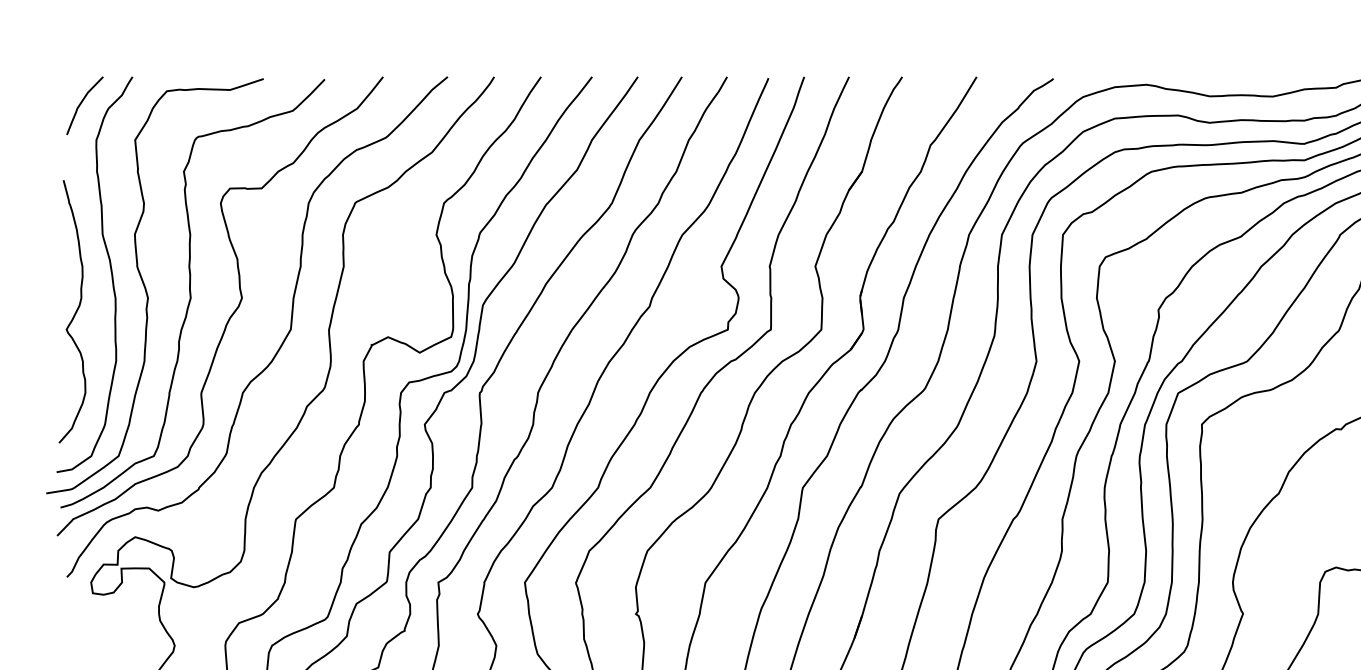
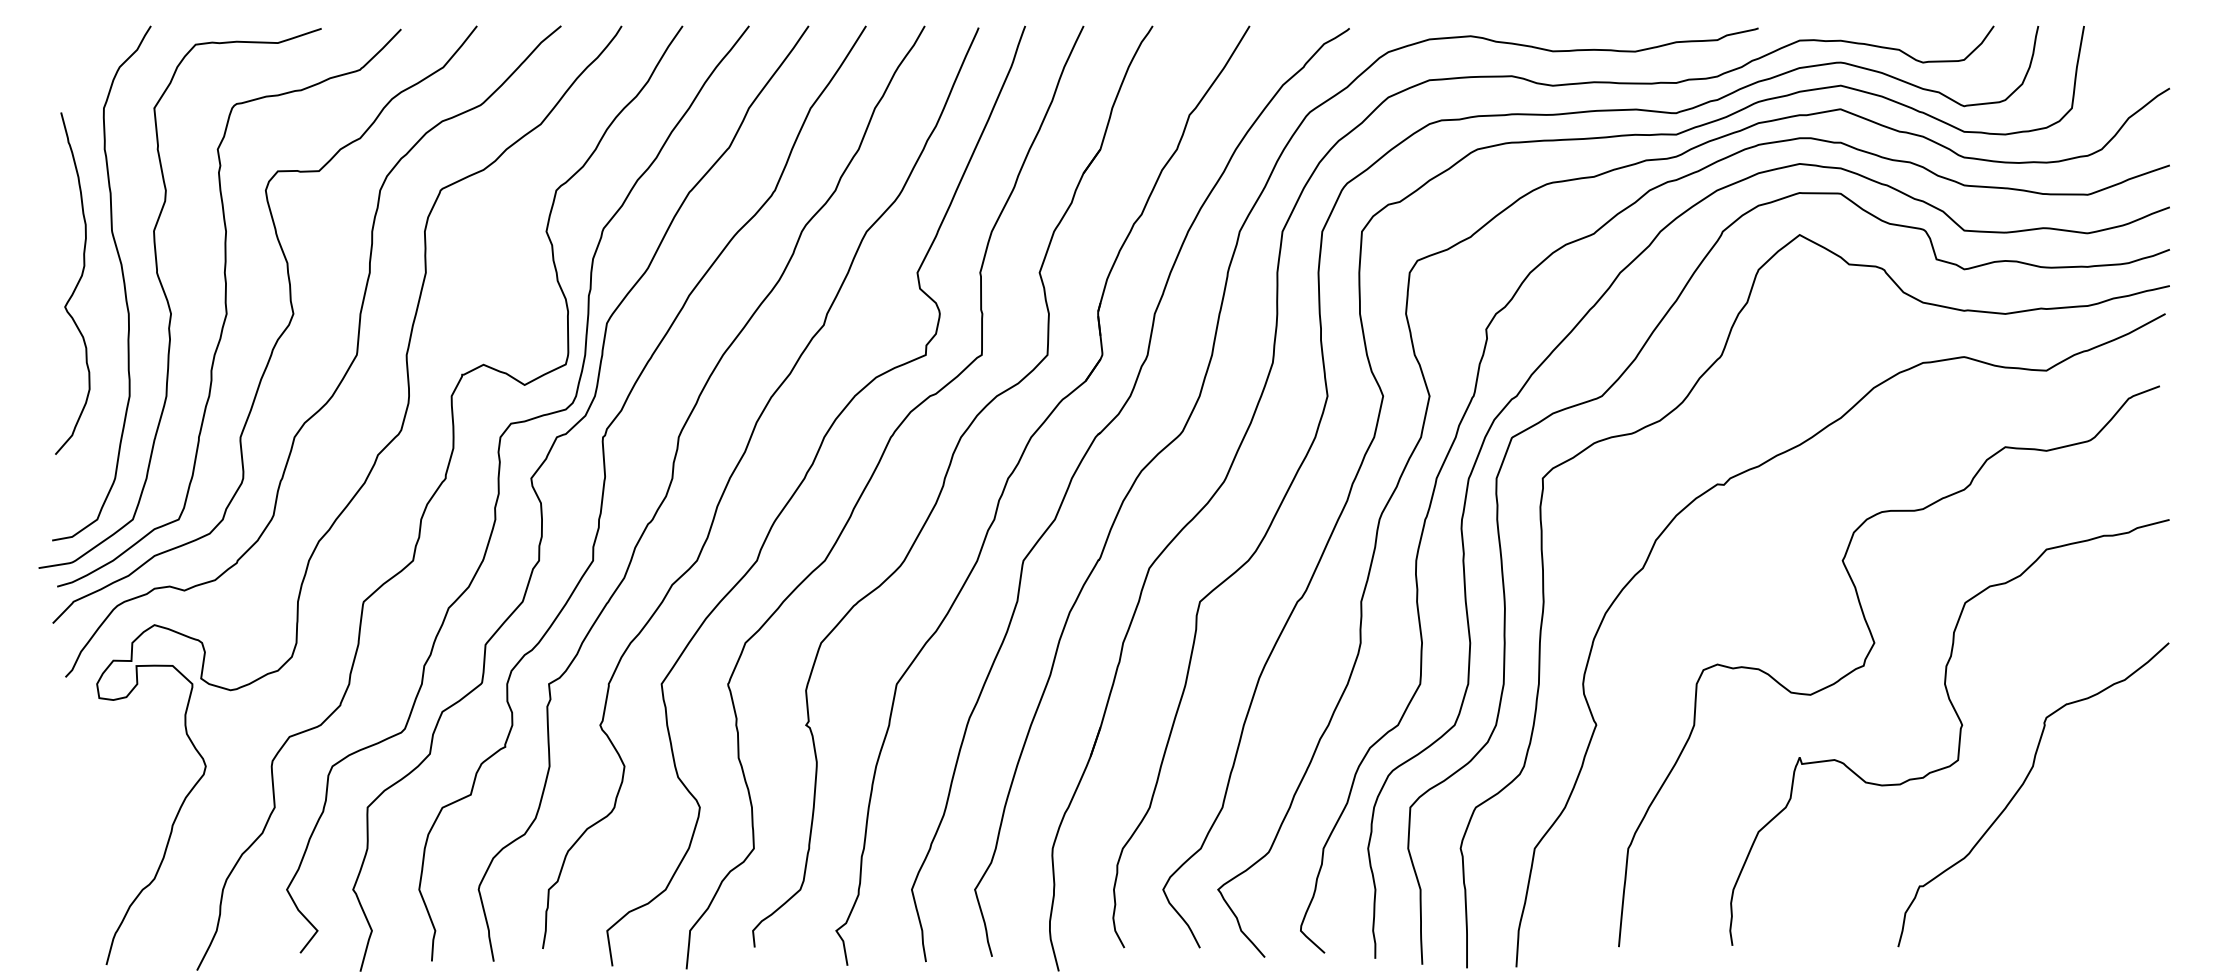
curve: (81, 104) -> (84, 61), removed
curve: (75, 312) -> (76, 284), moved

